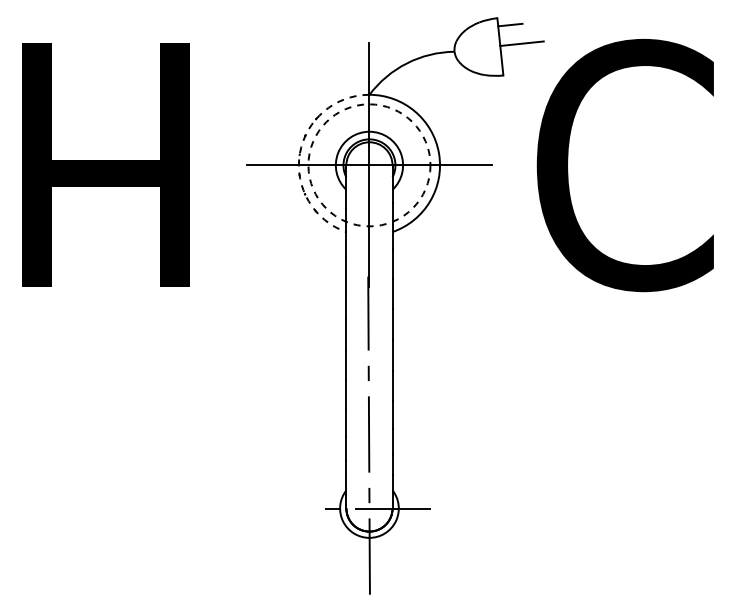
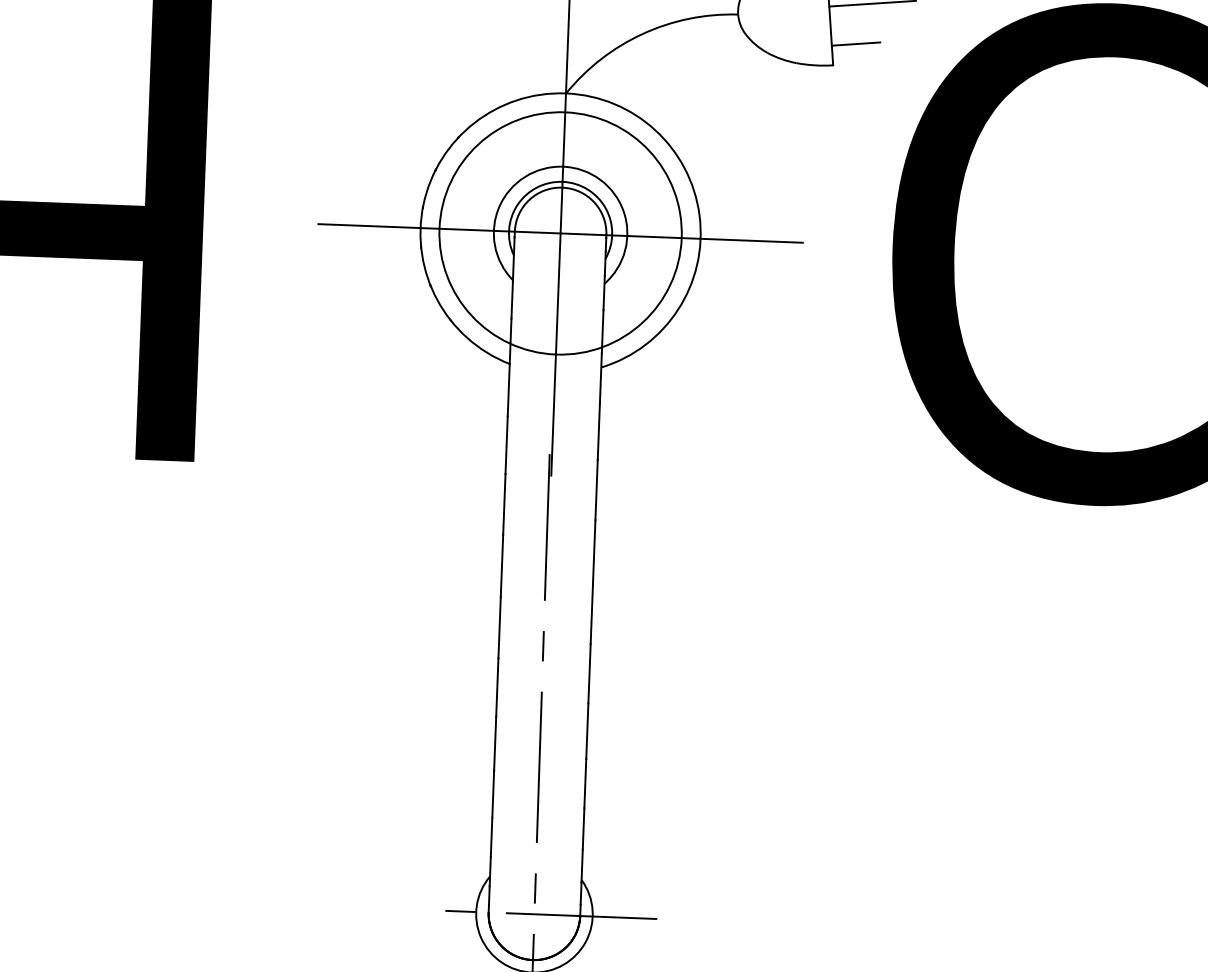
line: (514, 64) -> (856, 44), added
arc: (299, 153) -> (422, 204), dashed -> solid
circle: (369, 165) -> (560, 233), dashed -> solid

